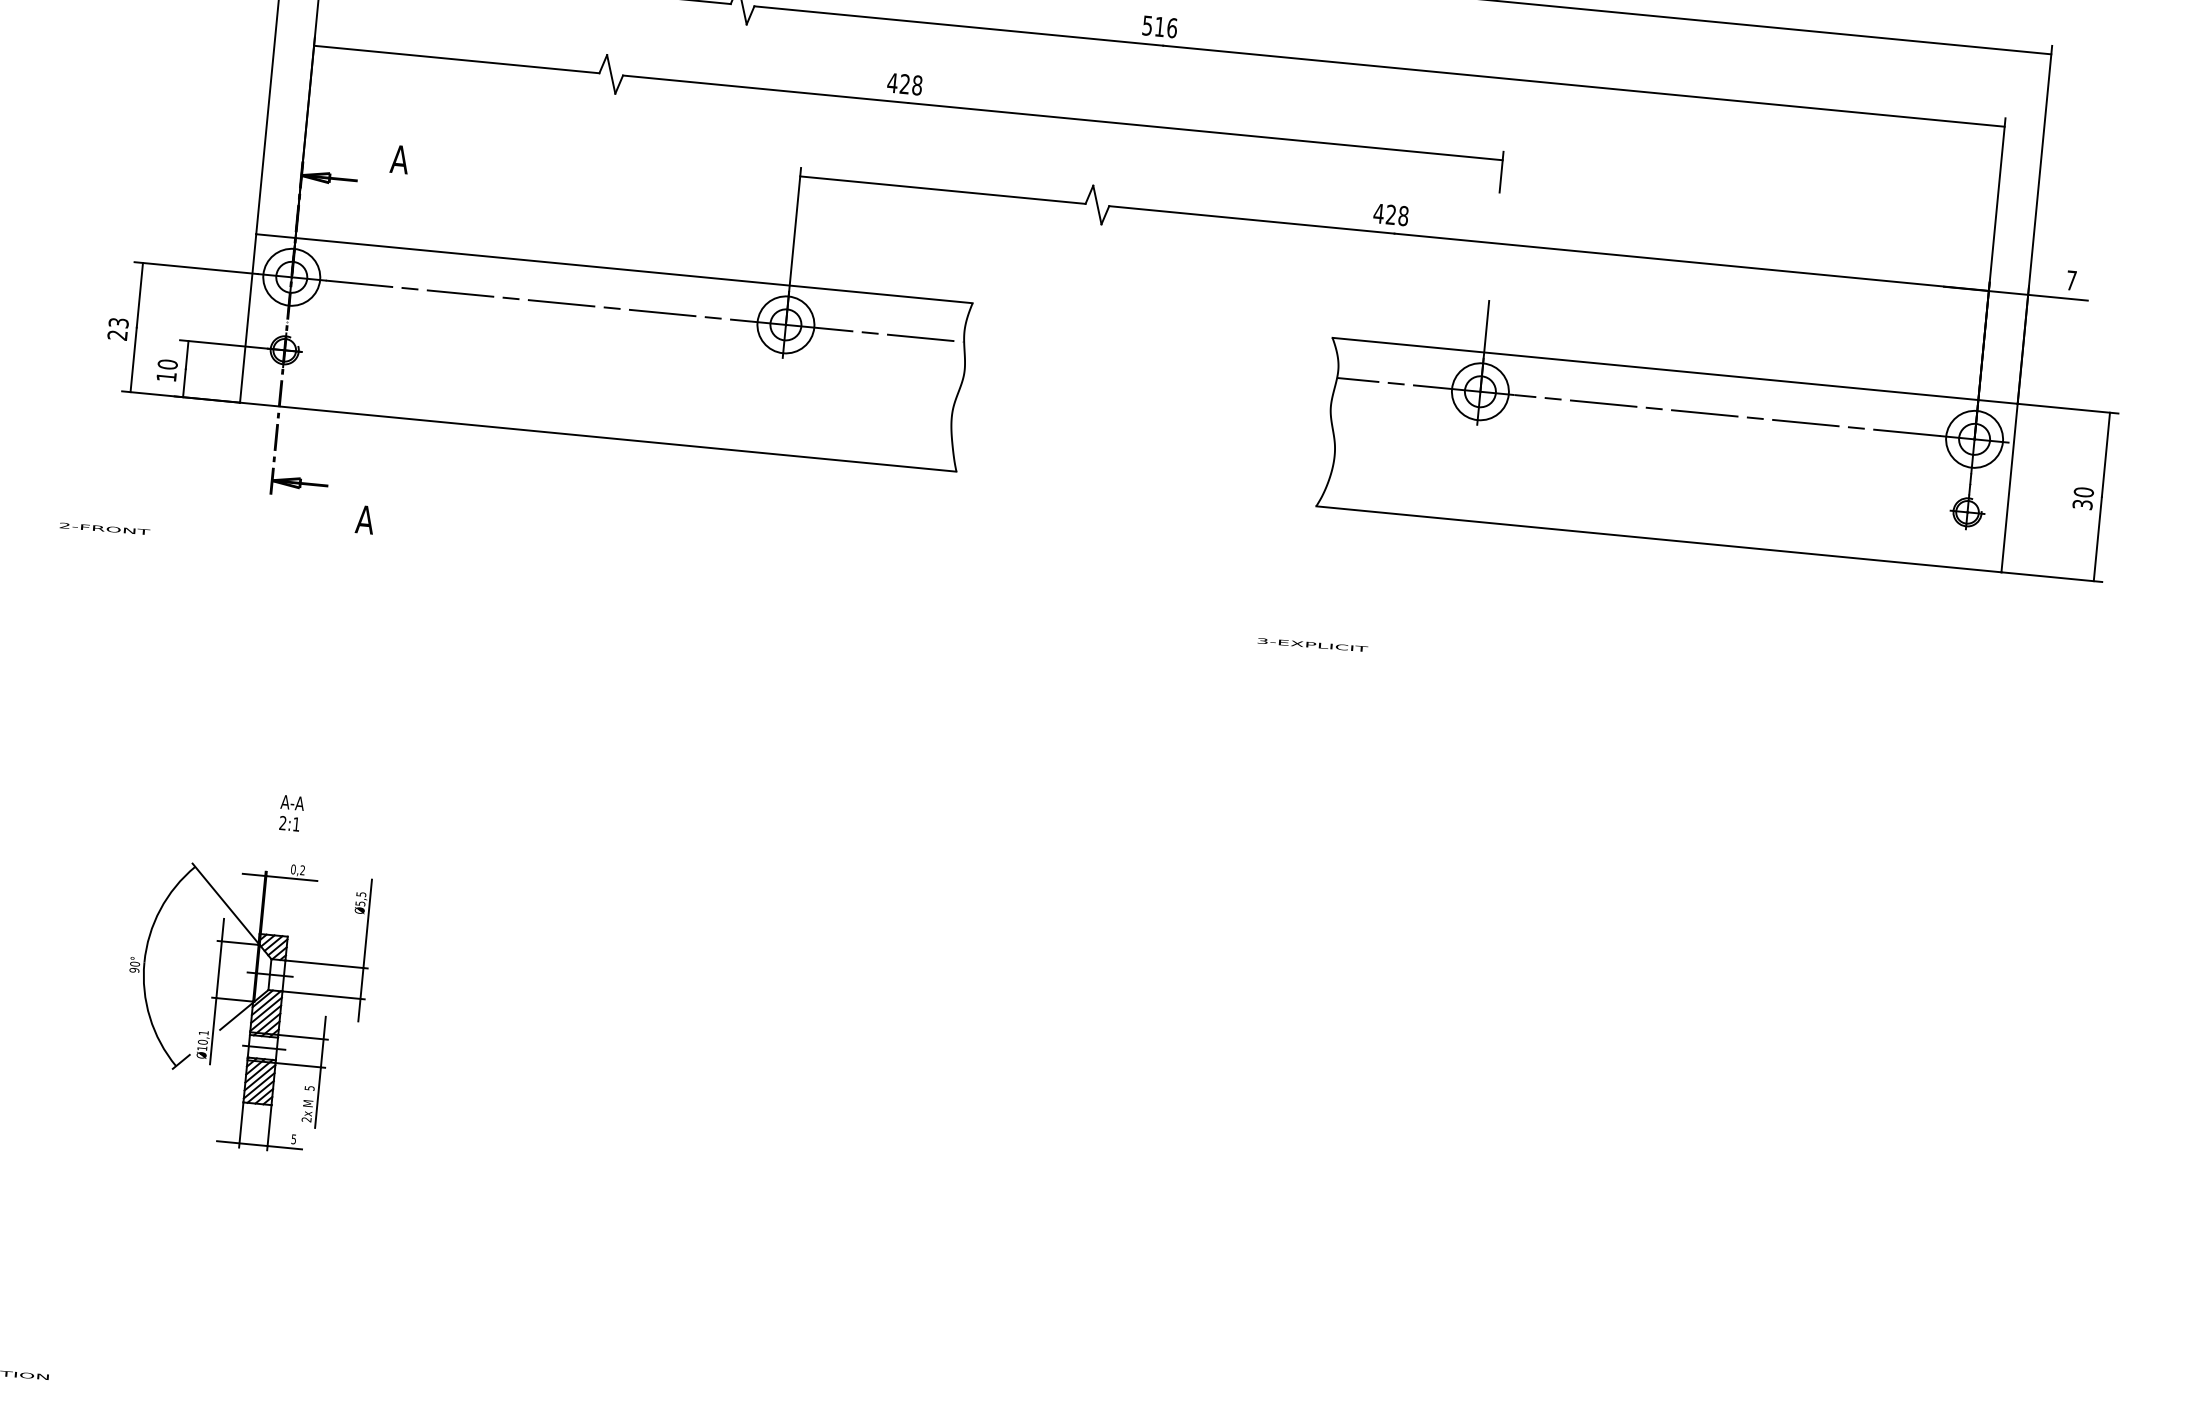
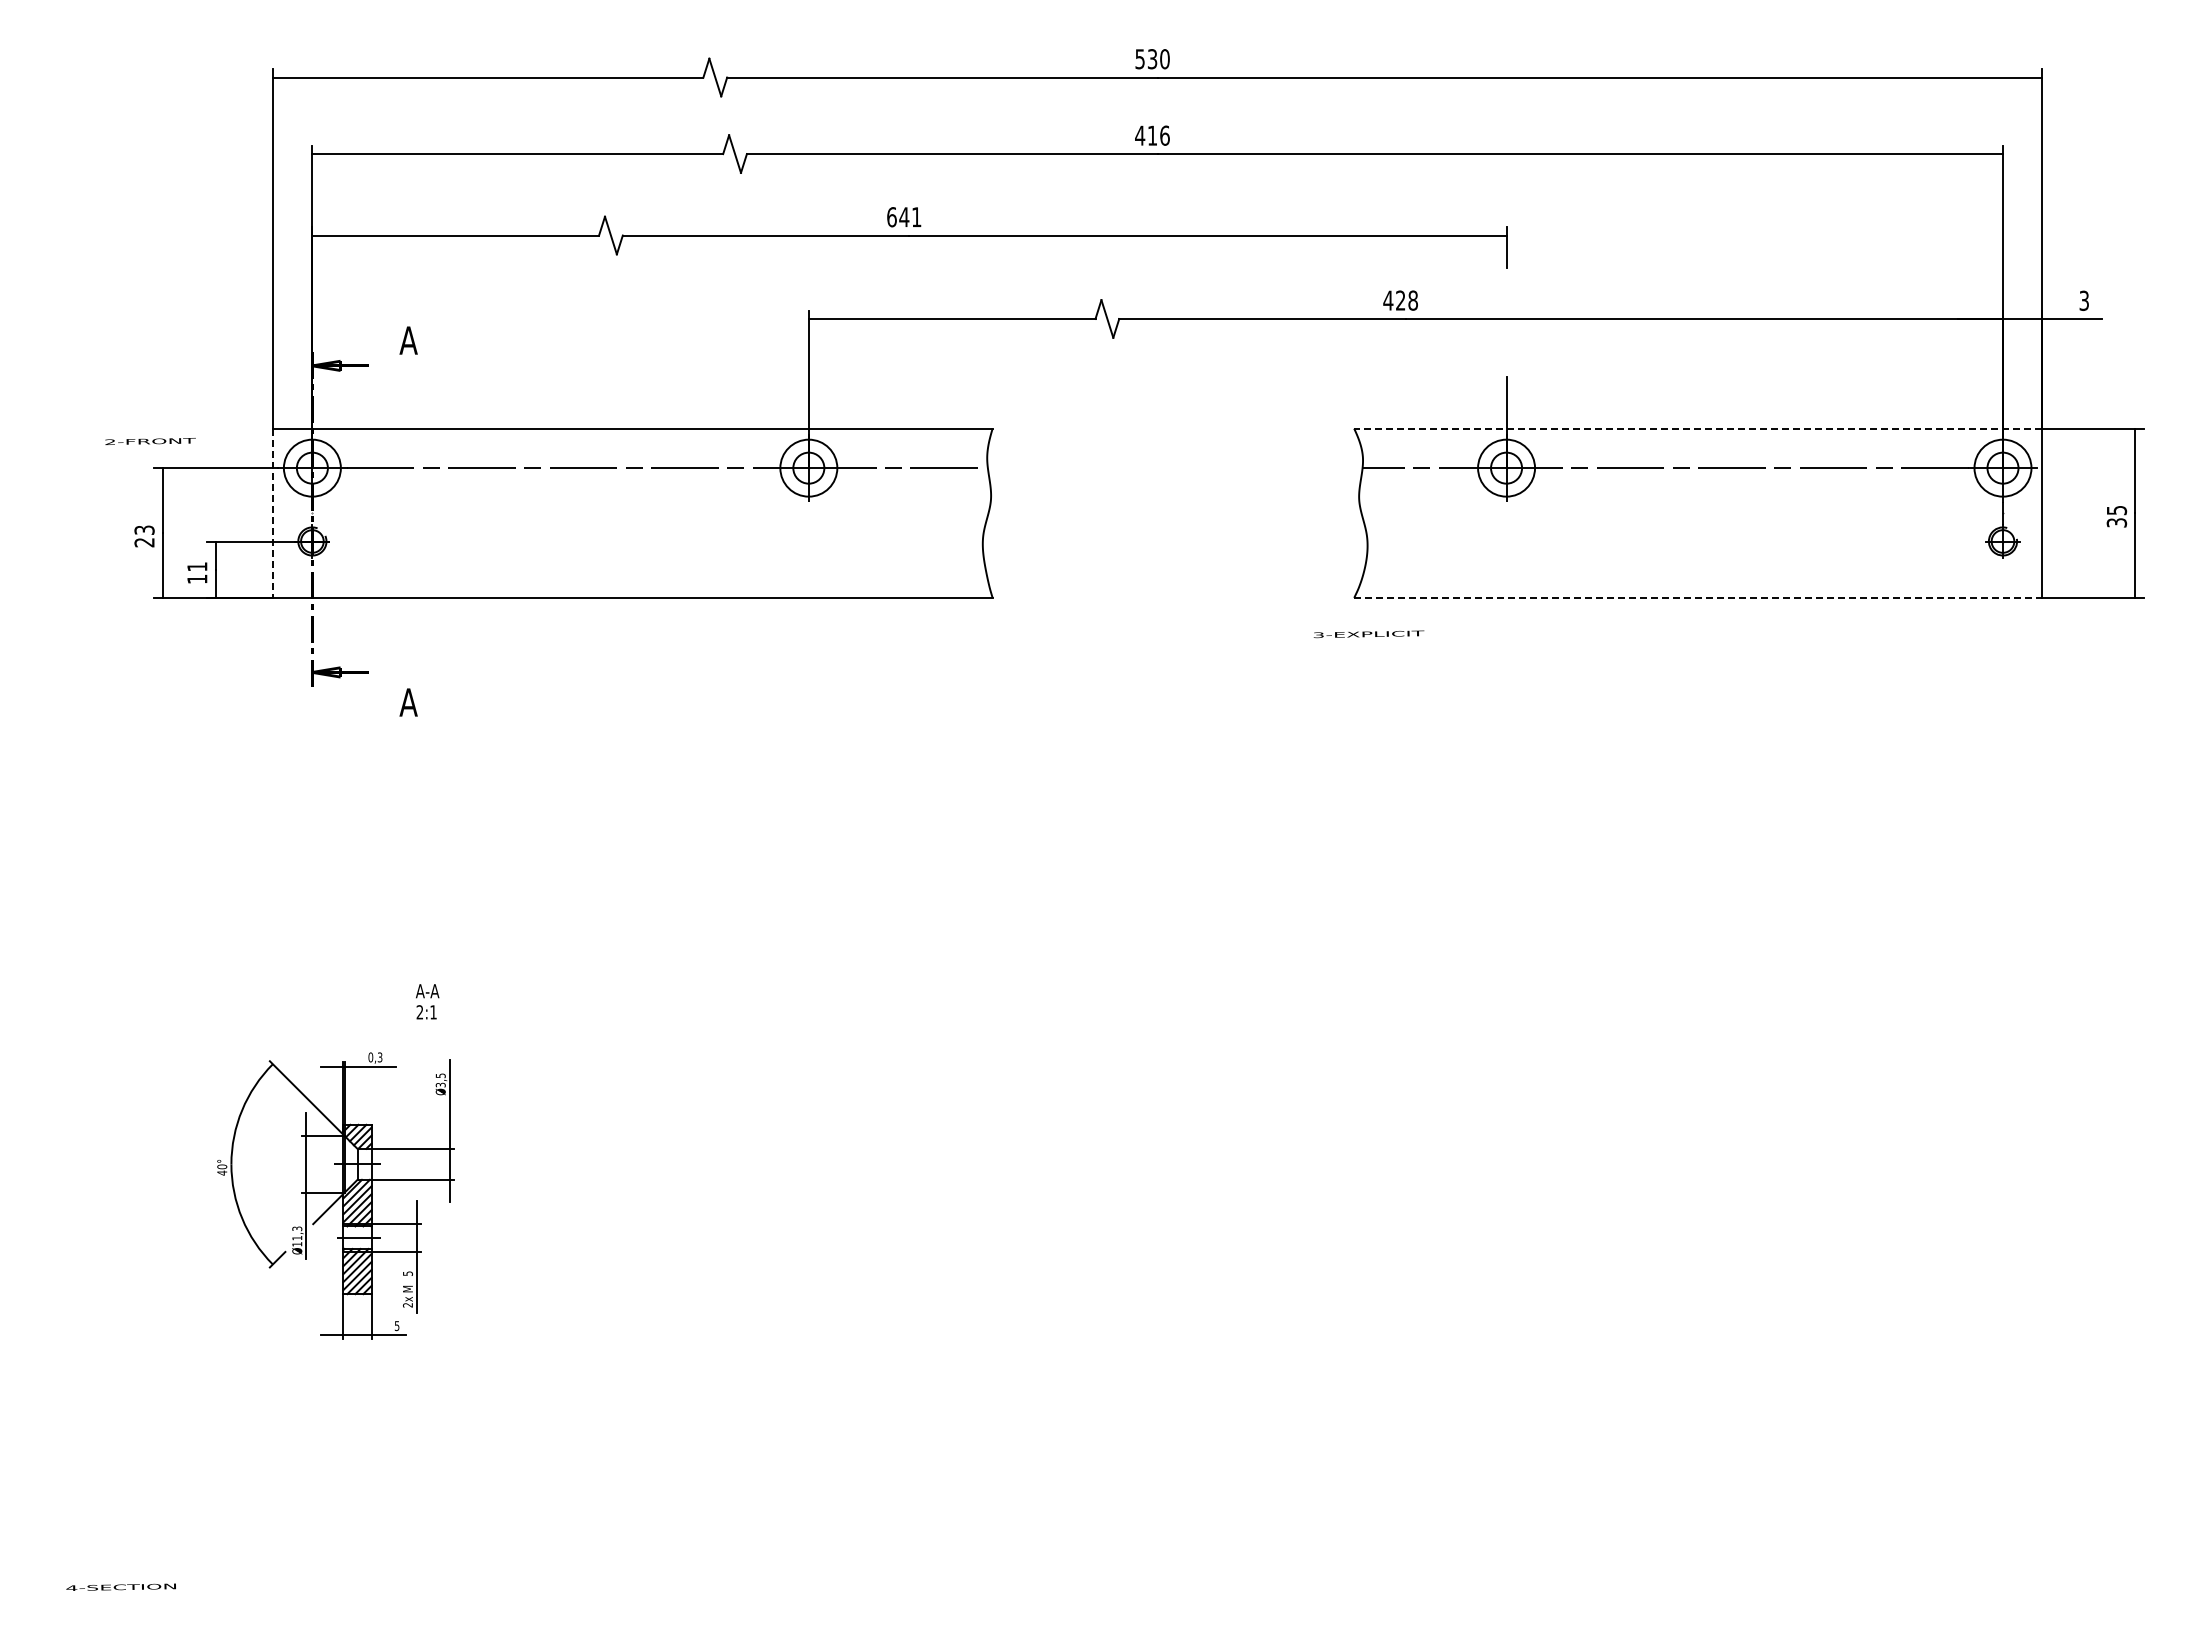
text: (1147, 25) -> (1140, 135), 516 -> 416
text: (904, 84) -> (903, 217), 428 -> 641
text: (2070, 280) -> (2083, 300), 7 -> 3
line: (247, 318) -> (272, 513), solid -> dashed
text: (167, 364) -> (197, 566), 10 -> 11
line: (1674, 370) -> (1697, 428), solid -> dashed
text: (2083, 492) -> (2116, 510), 30 -> 35
text: (104, 528) -> (150, 441), moved
line: (1659, 538) -> (1698, 597), solid -> dashed
text: (1312, 645) -> (1368, 634), moved
text: (291, 813) -> (427, 1001), moved
text: (302, 870) -> (379, 1057), 0,2 -> 0,3
text: (359, 904) -> (439, 1085), Ø5,5 -> Ø3,5
text: (134, 969) -> (222, 1172), 90° -> 40°
text: (203, 1037) -> (297, 1233), Ø10,1 -> Ø11,3

